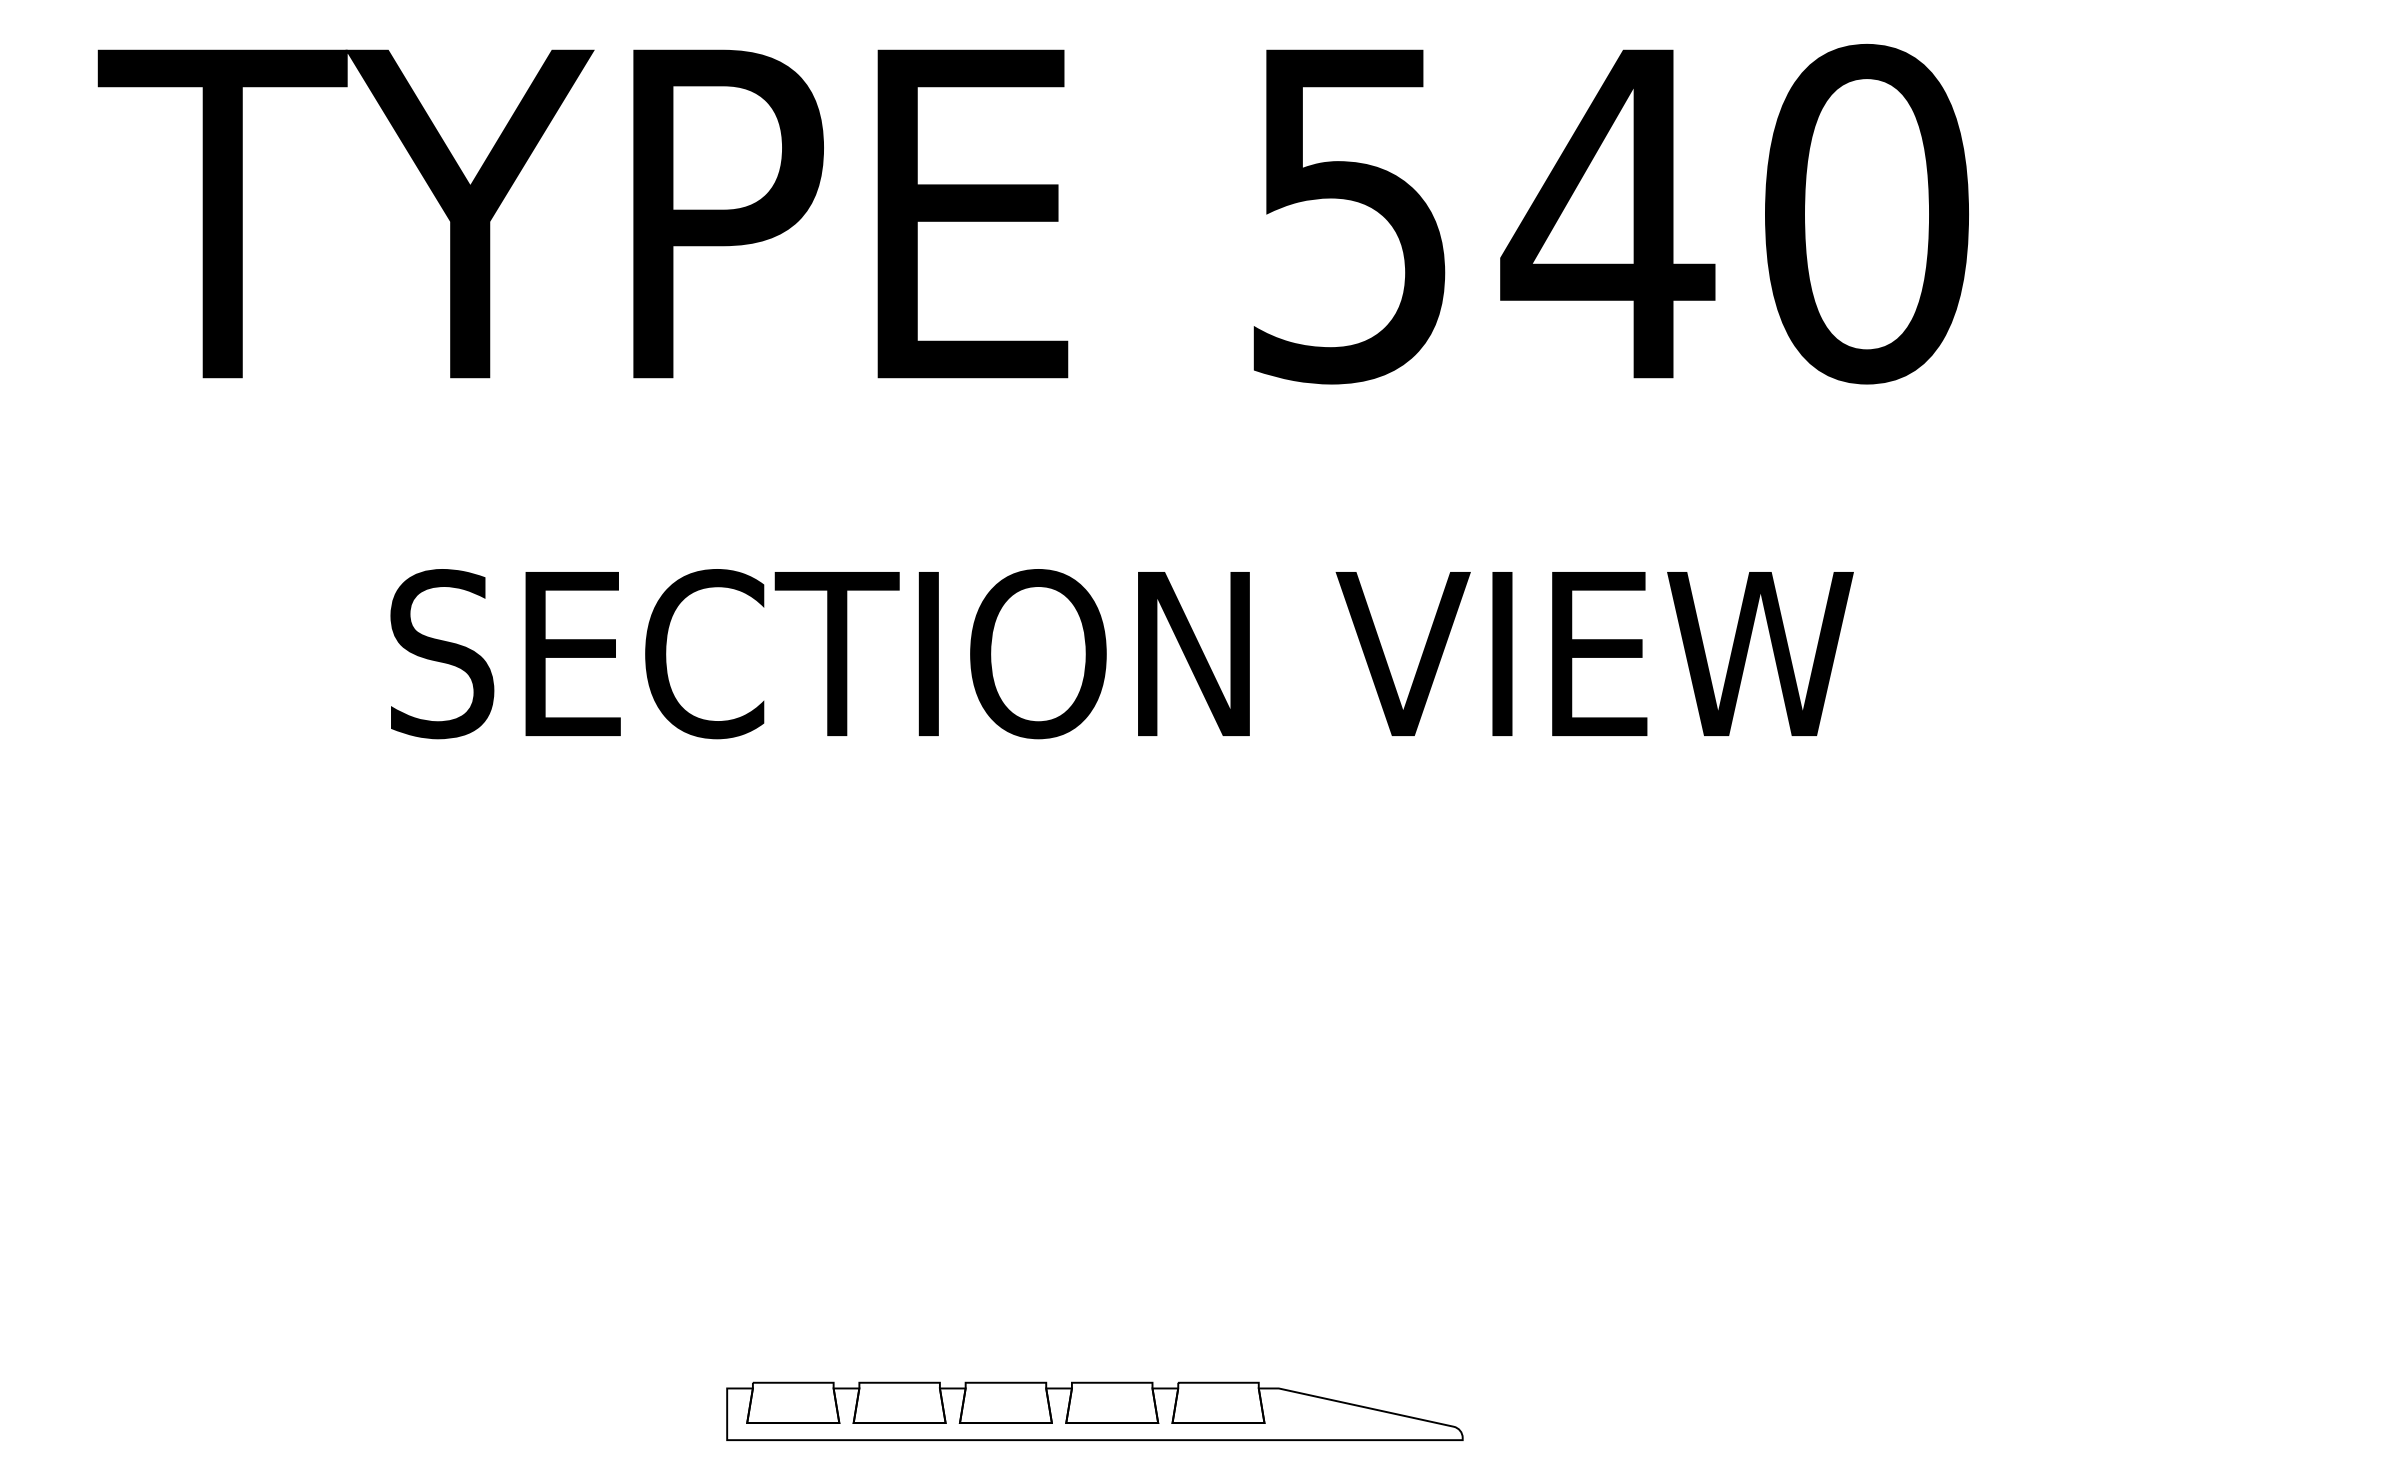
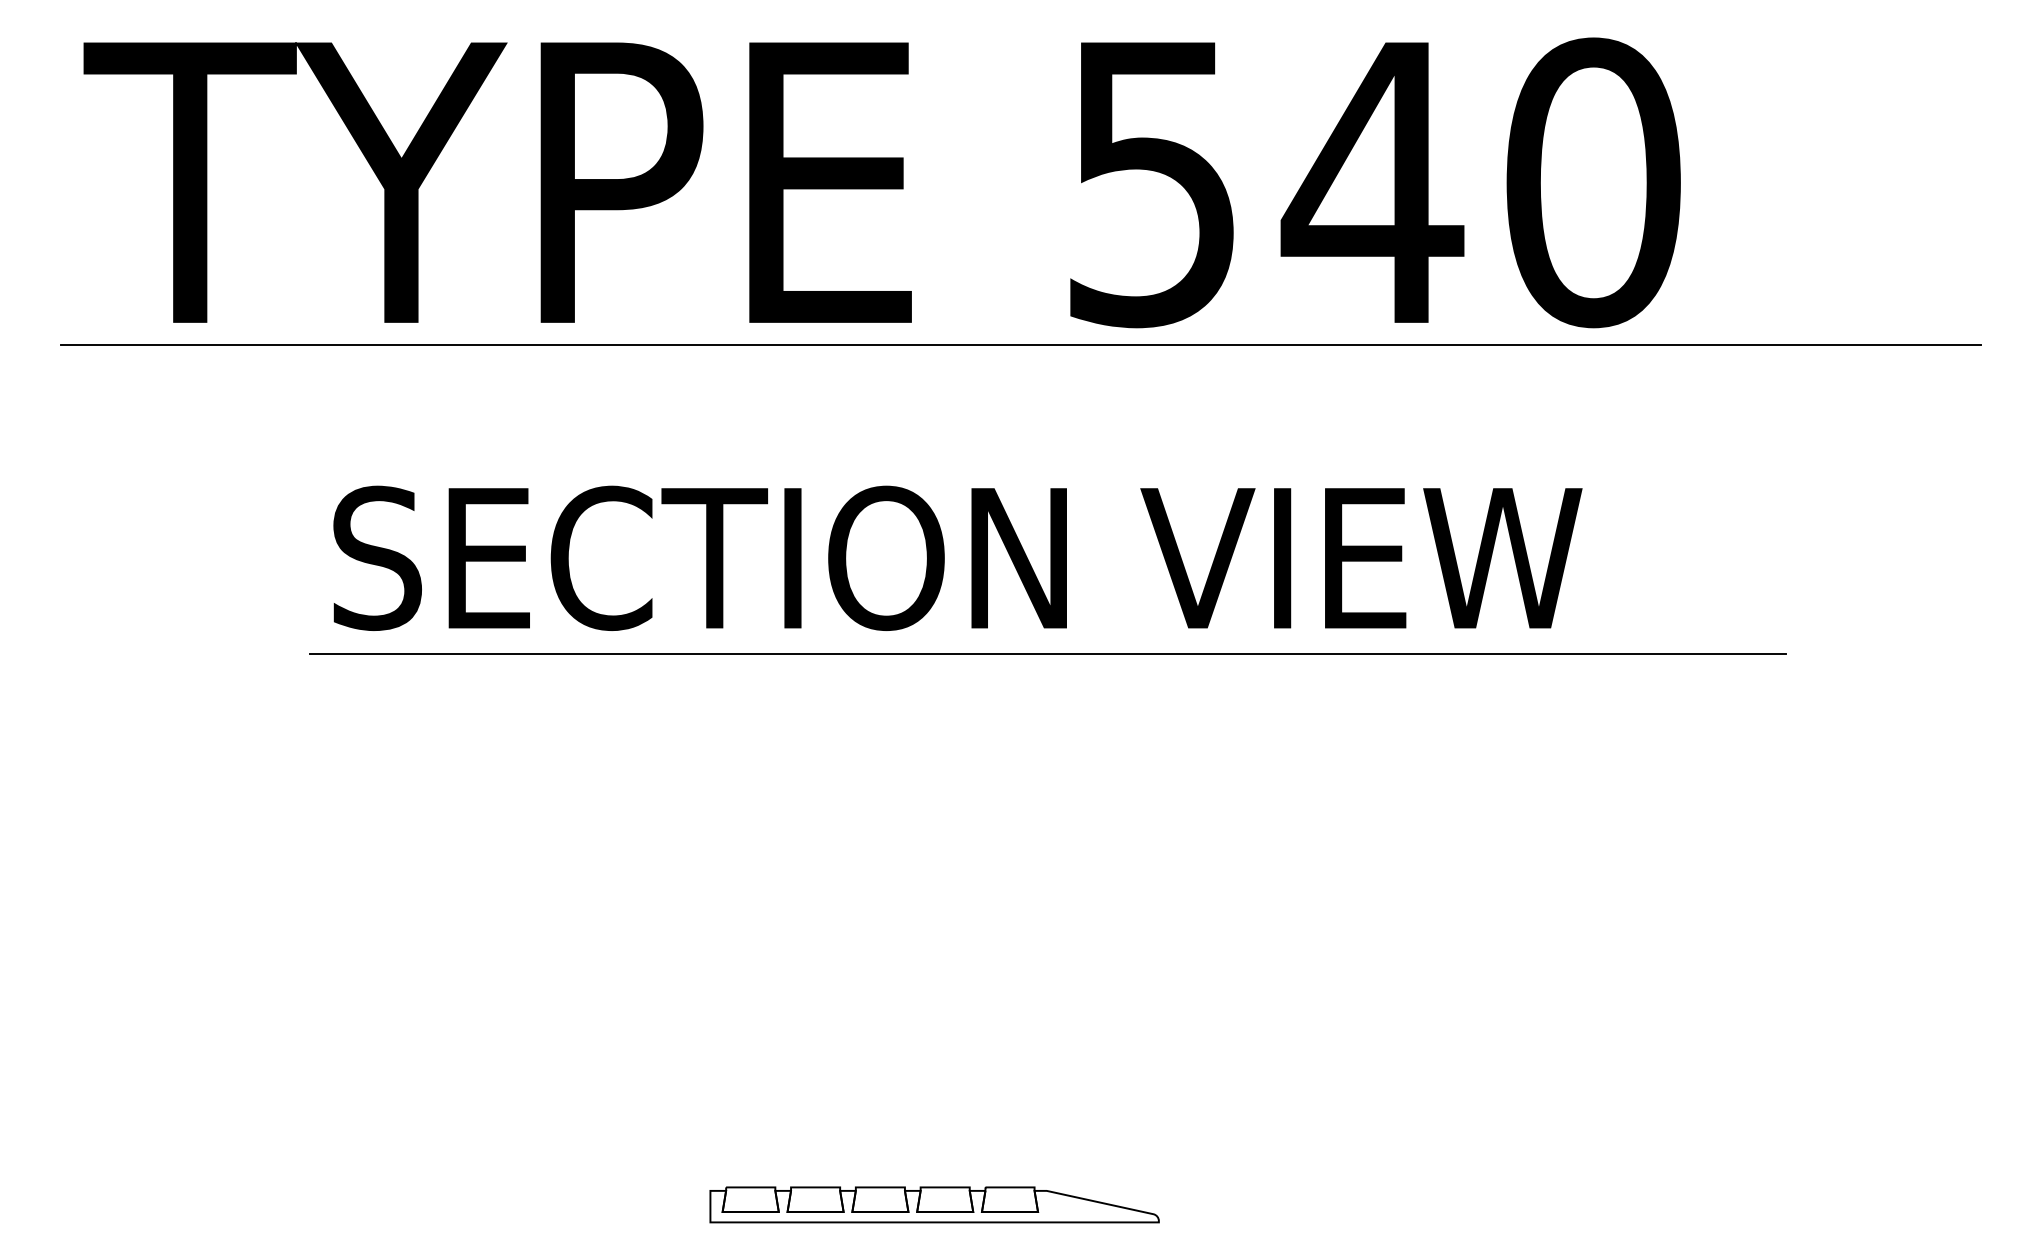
line: (1195, 404) -> (1020, 345), added
line: (1228, 766) -> (1048, 654), added
part: (1094, 1411) -> (934, 1204), size x0.71

